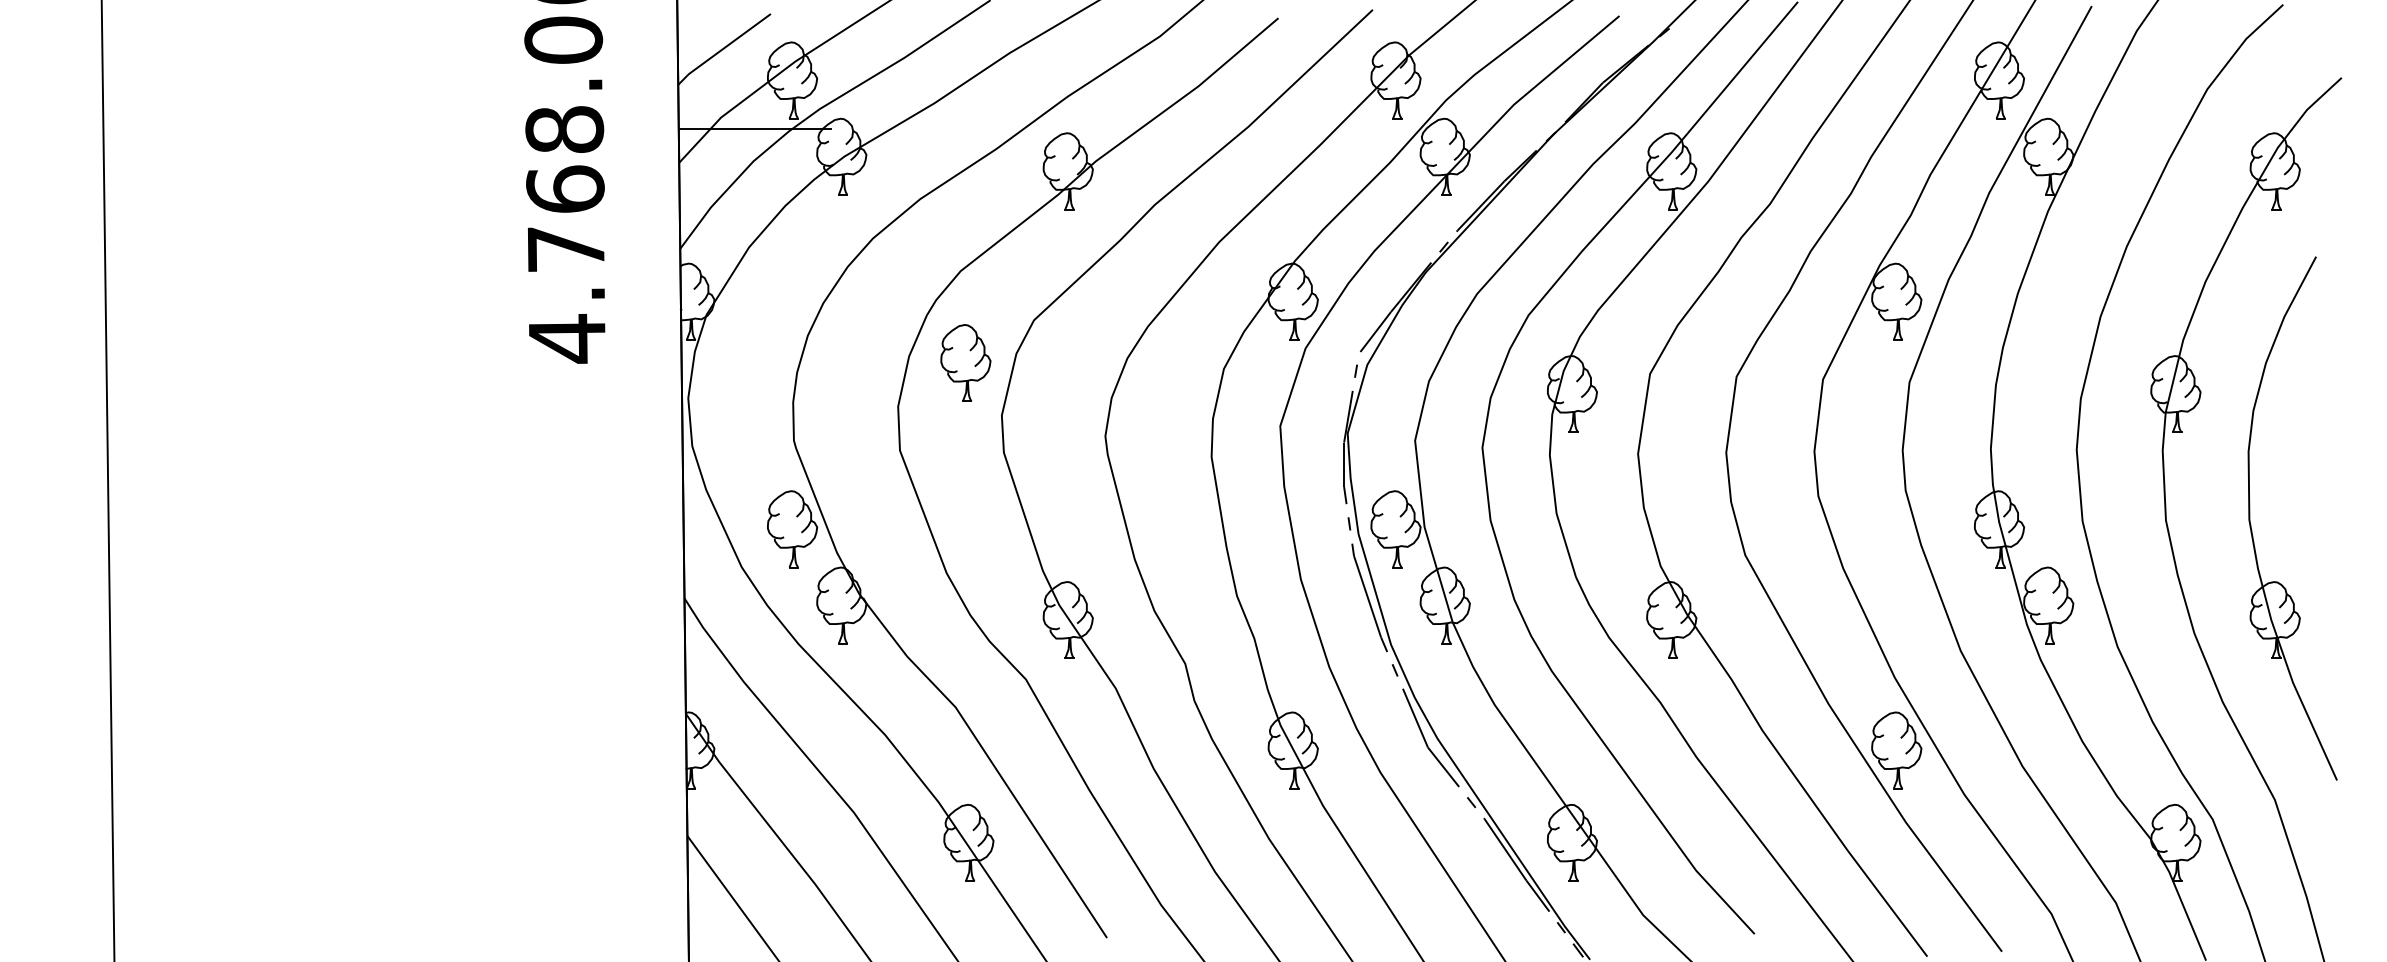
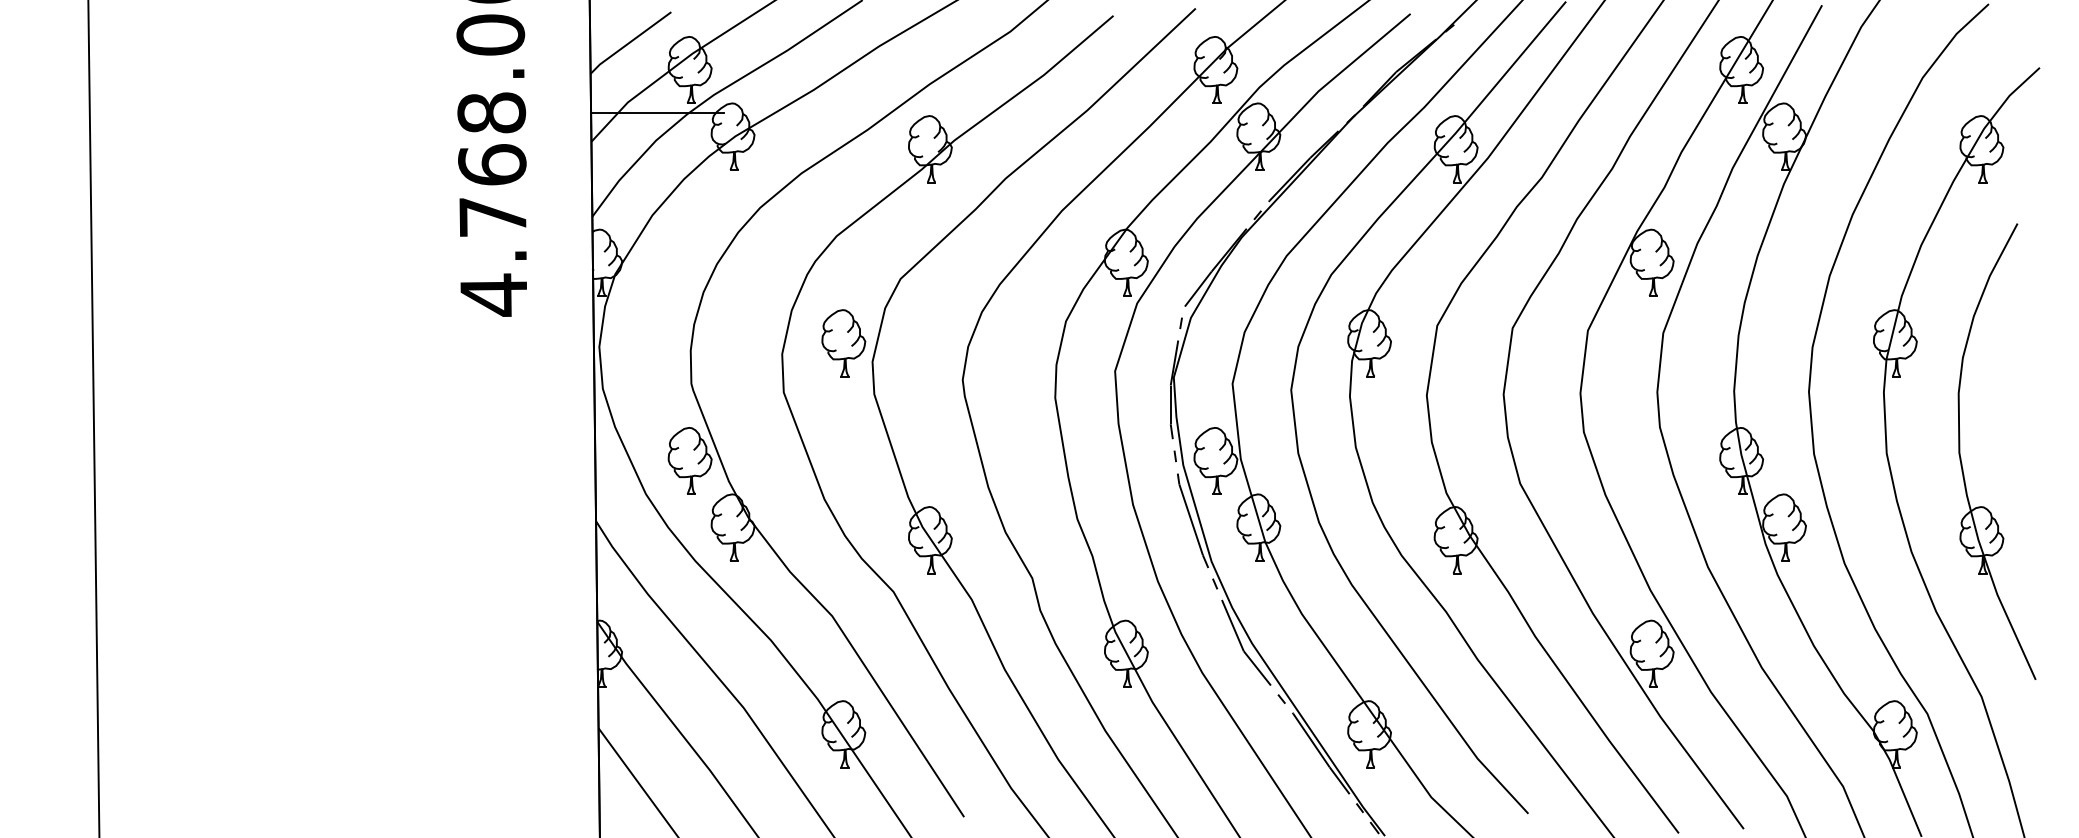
part: (965, 362) -> (843, 342), moved

